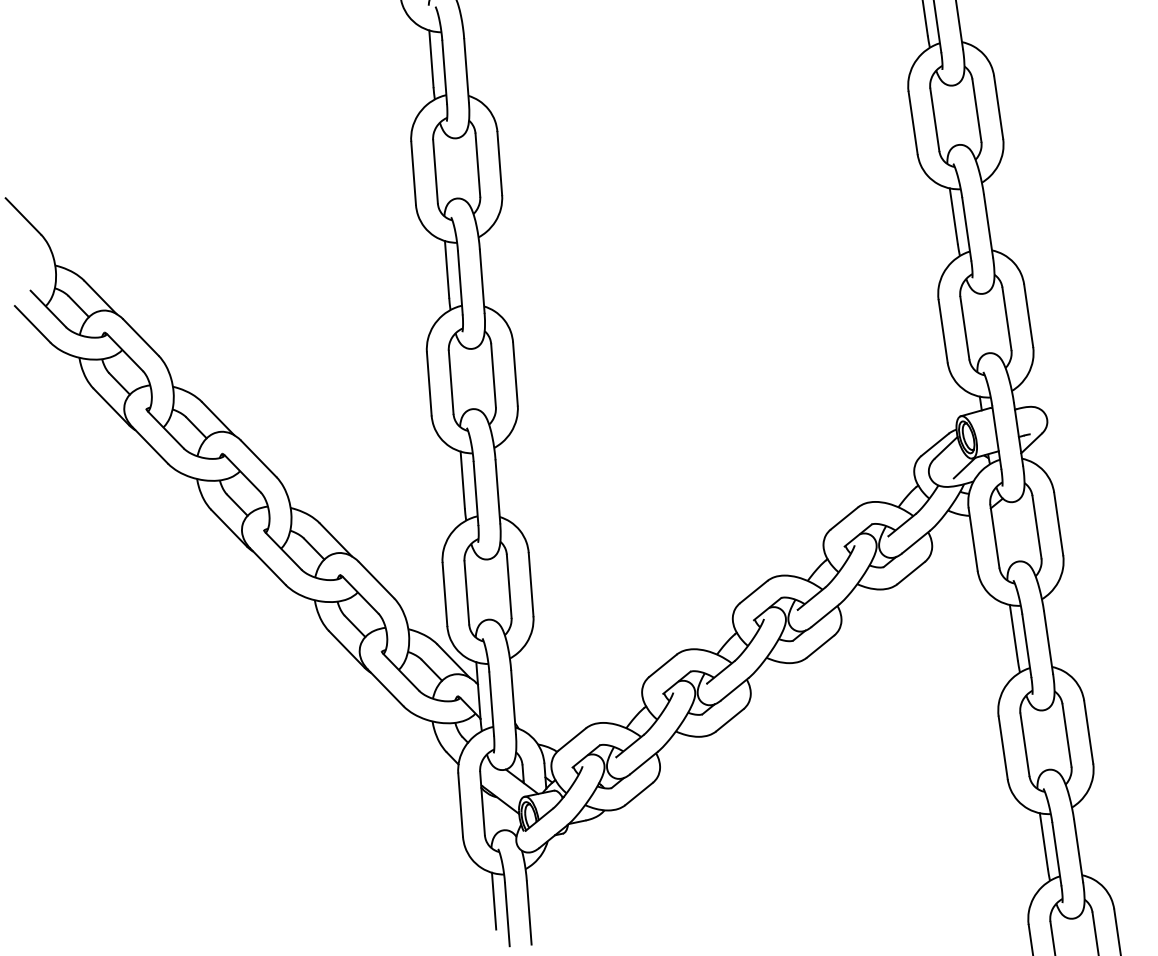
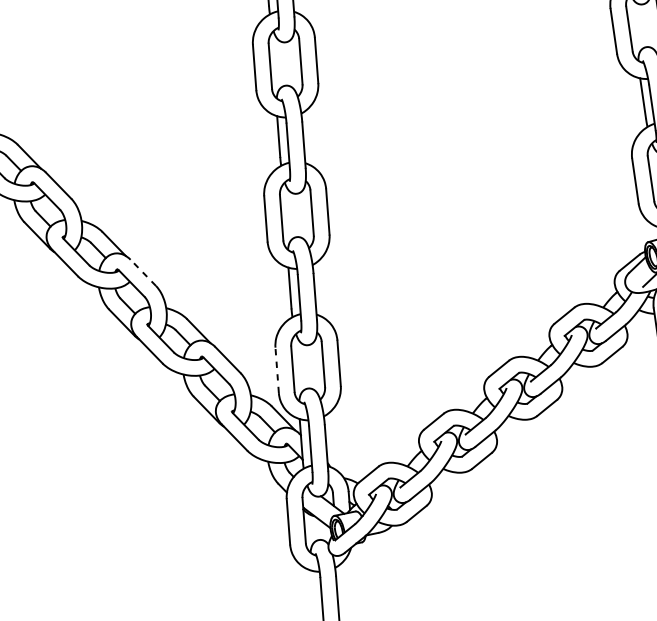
line: (258, 458) -> (143, 272), solid -> dashed
line: (444, 594) -> (276, 370), solid -> dashed
line: (493, 900) -> (312, 590), removed

